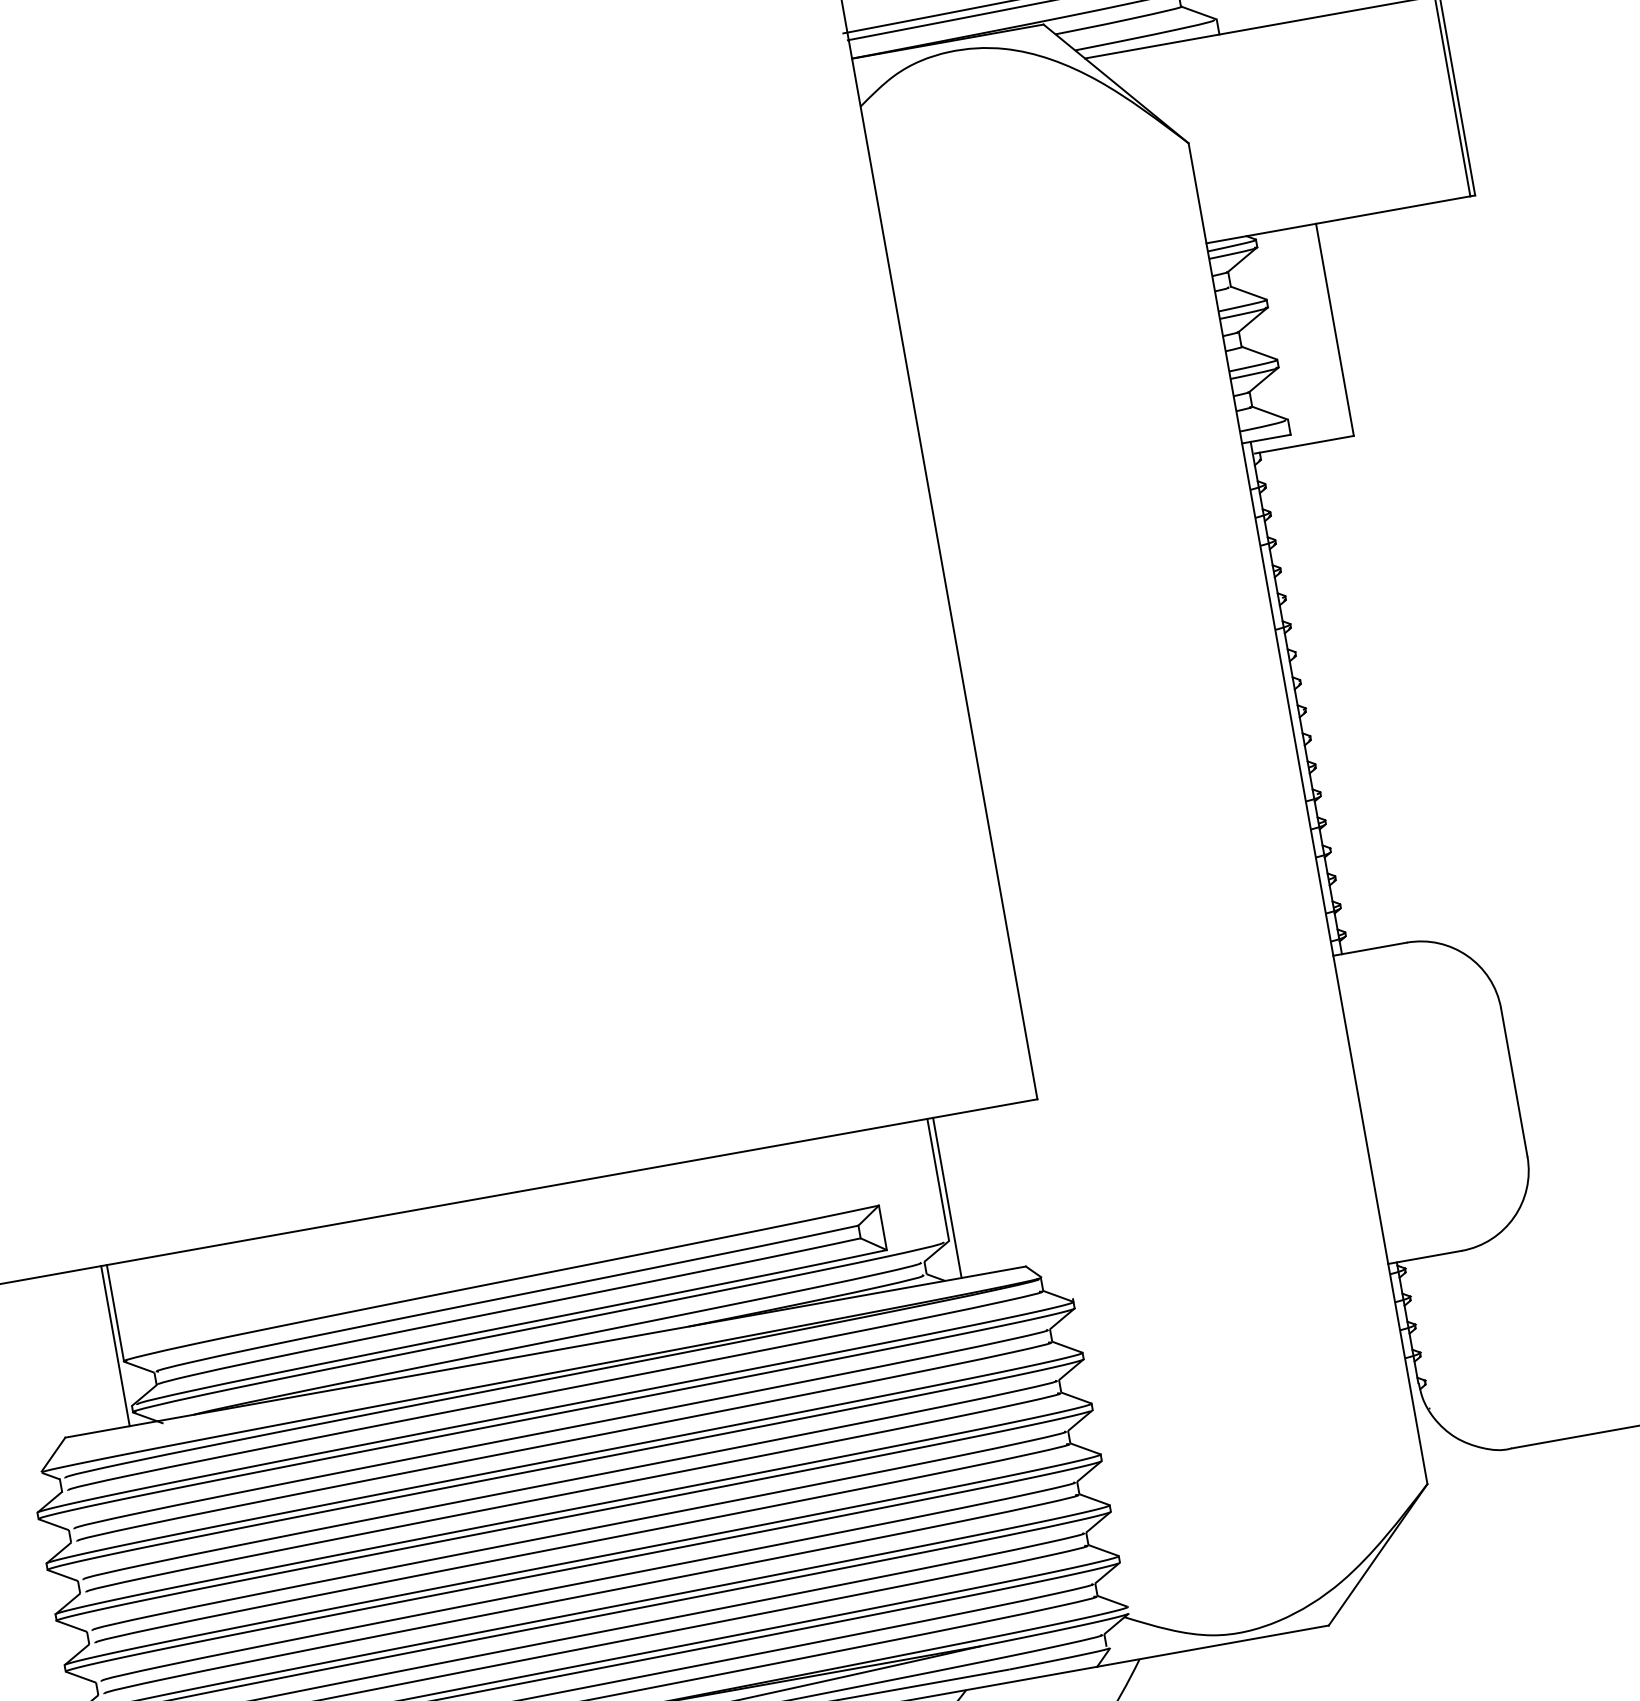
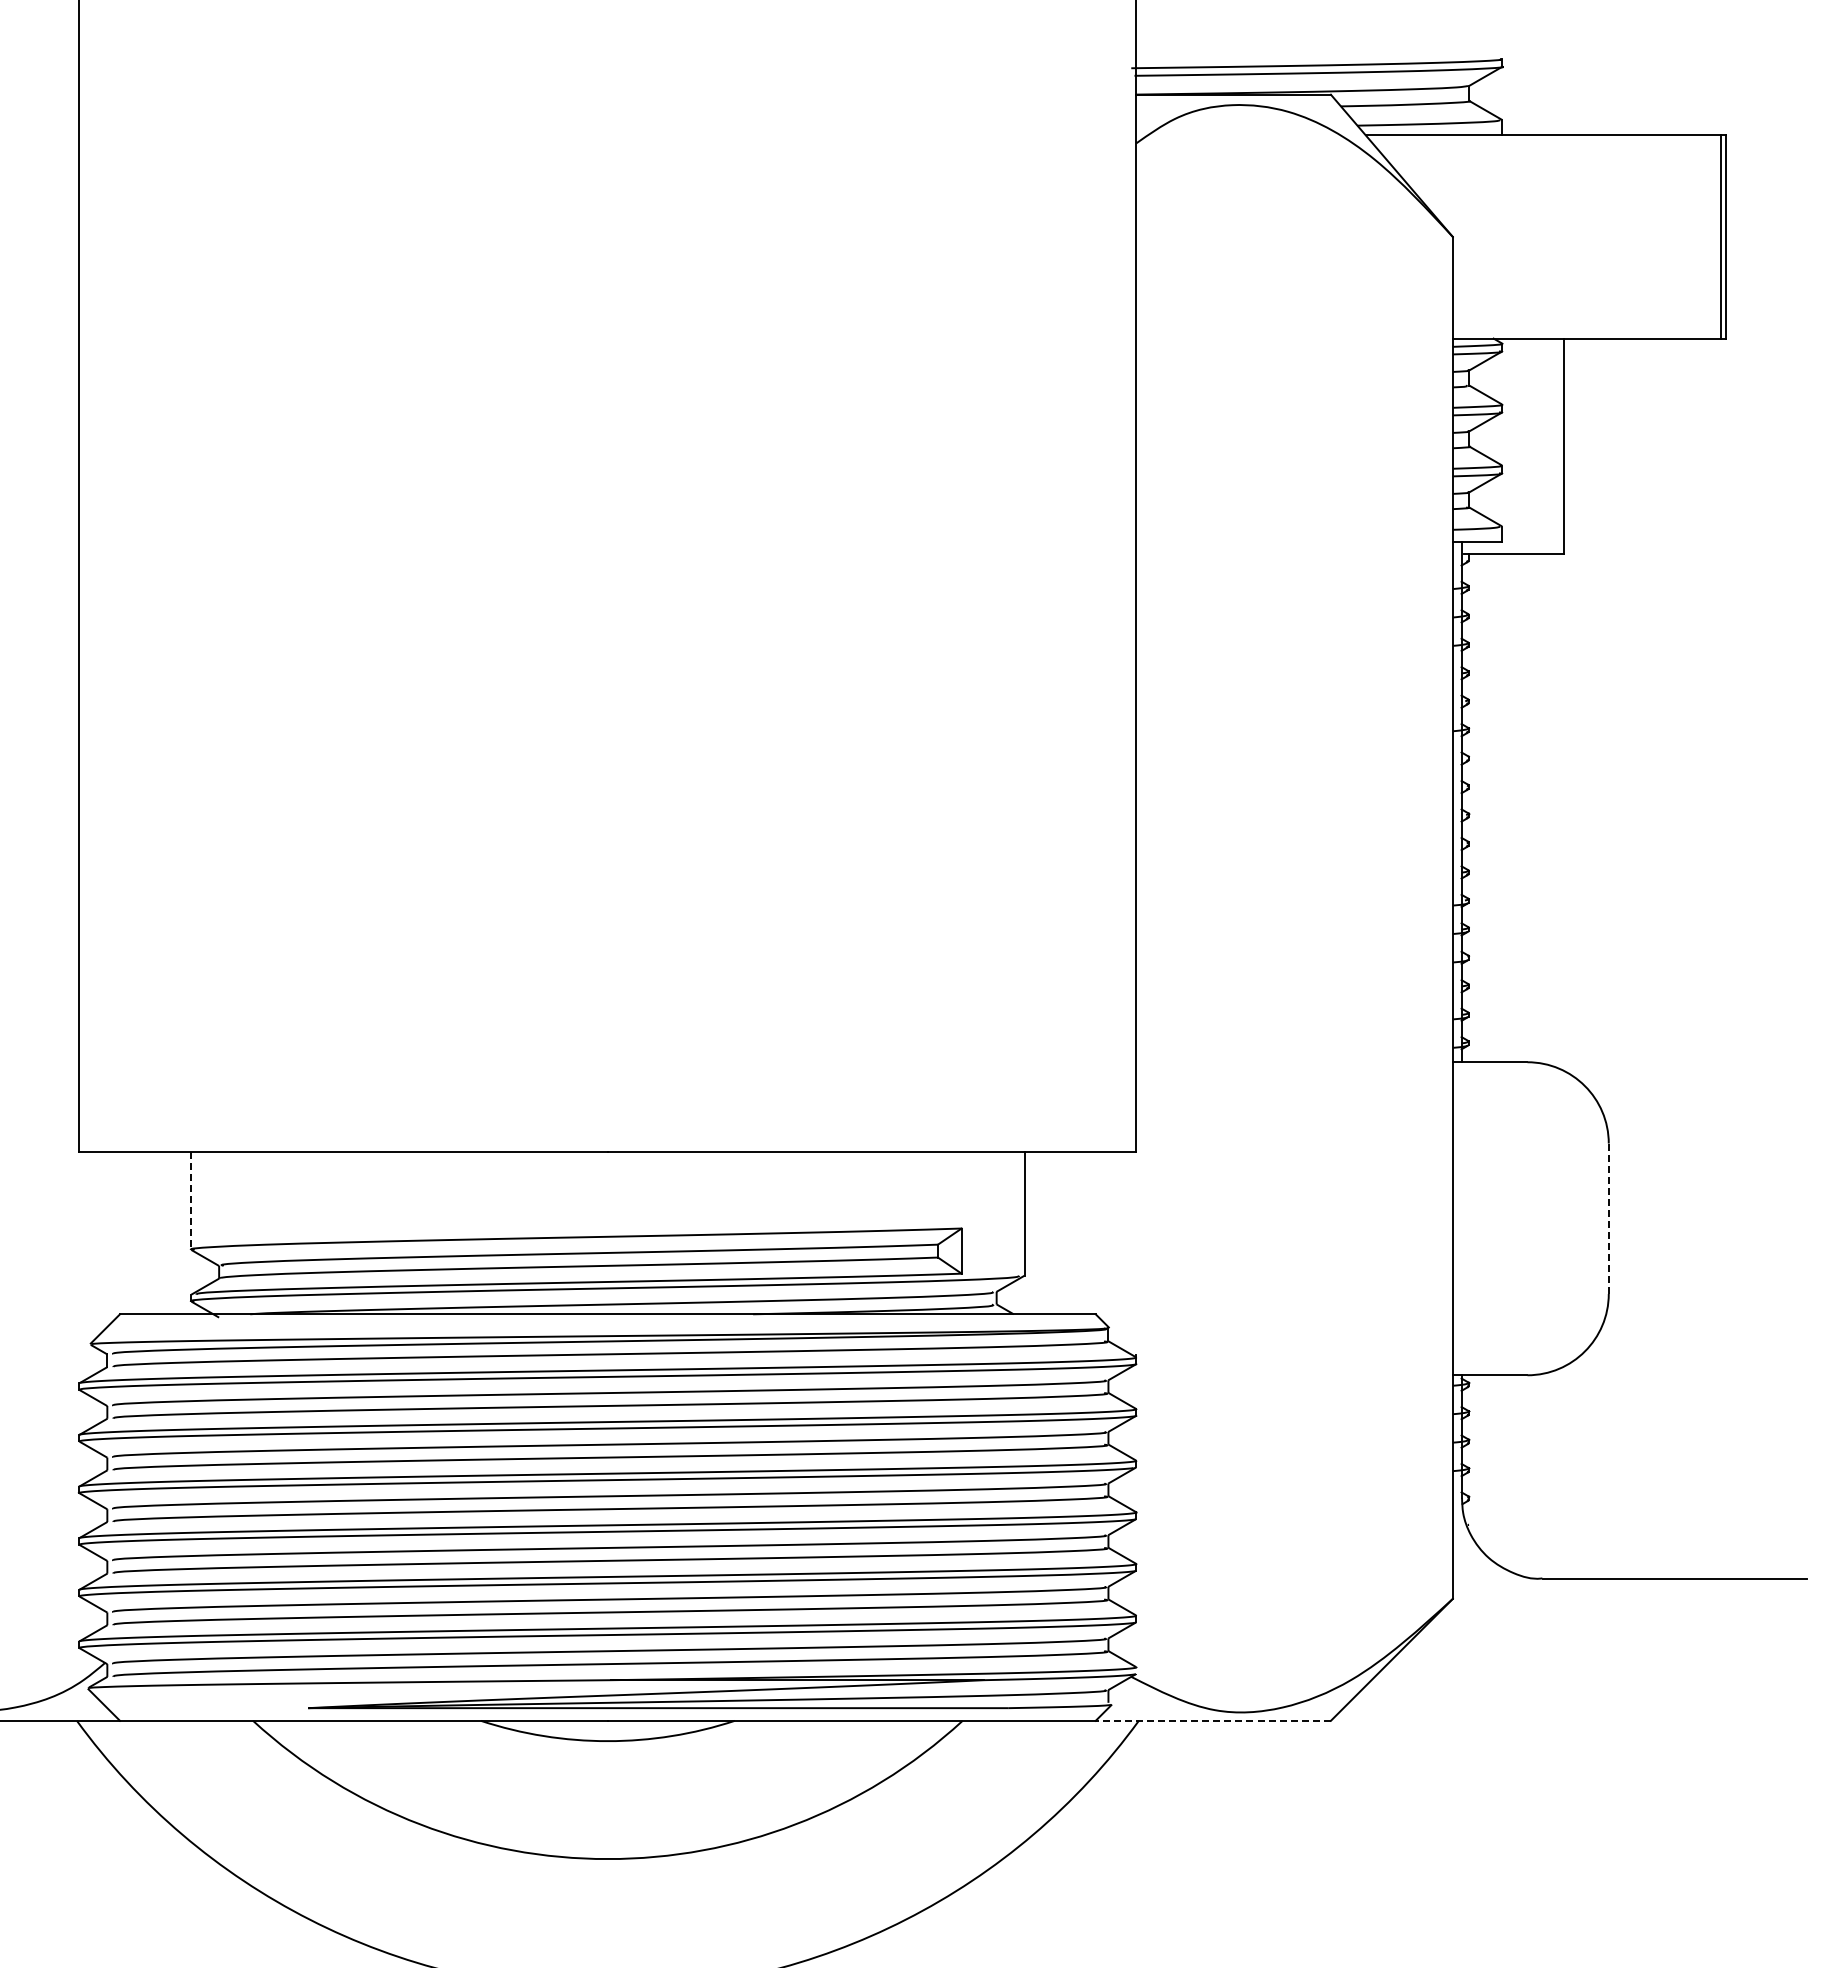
line: (1514, 1083) -> (1608, 1219), solid -> dashed
line: (947, 1197) -> (1030, 1232), removed
line: (115, 1314) -> (191, 1201), solid -> dashed
line: (115, 1345) -> (185, 1232), removed
line: (1213, 1645) -> (1213, 1720), solid -> dashed

